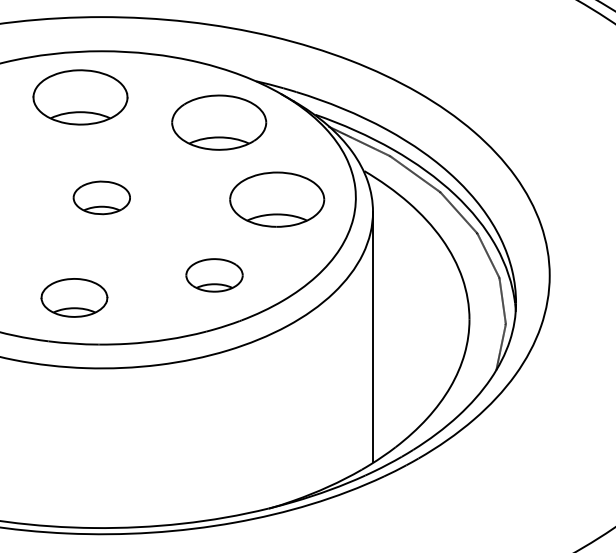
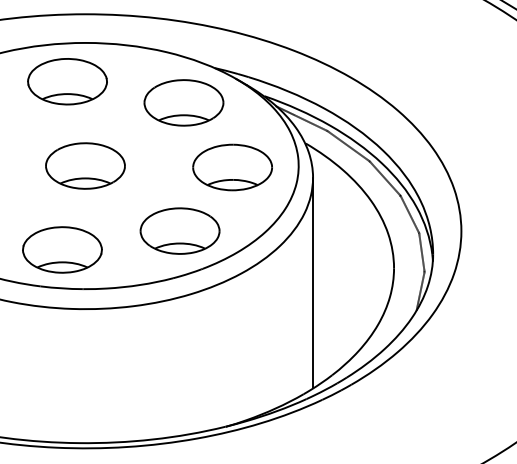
part: (101, 197) -> (85, 165), size x1.67
part: (213, 274) -> (179, 230), size x1.67
part: (74, 297) -> (62, 249), size x1.43

